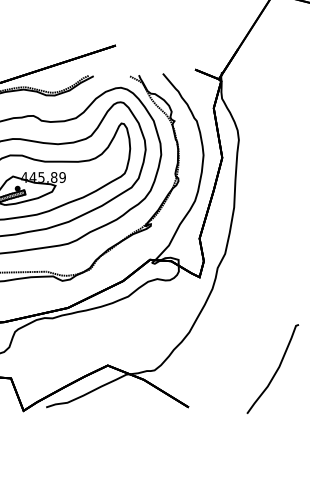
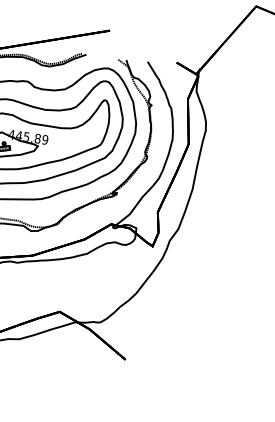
curve: (276, 369) -> (208, 338), removed

